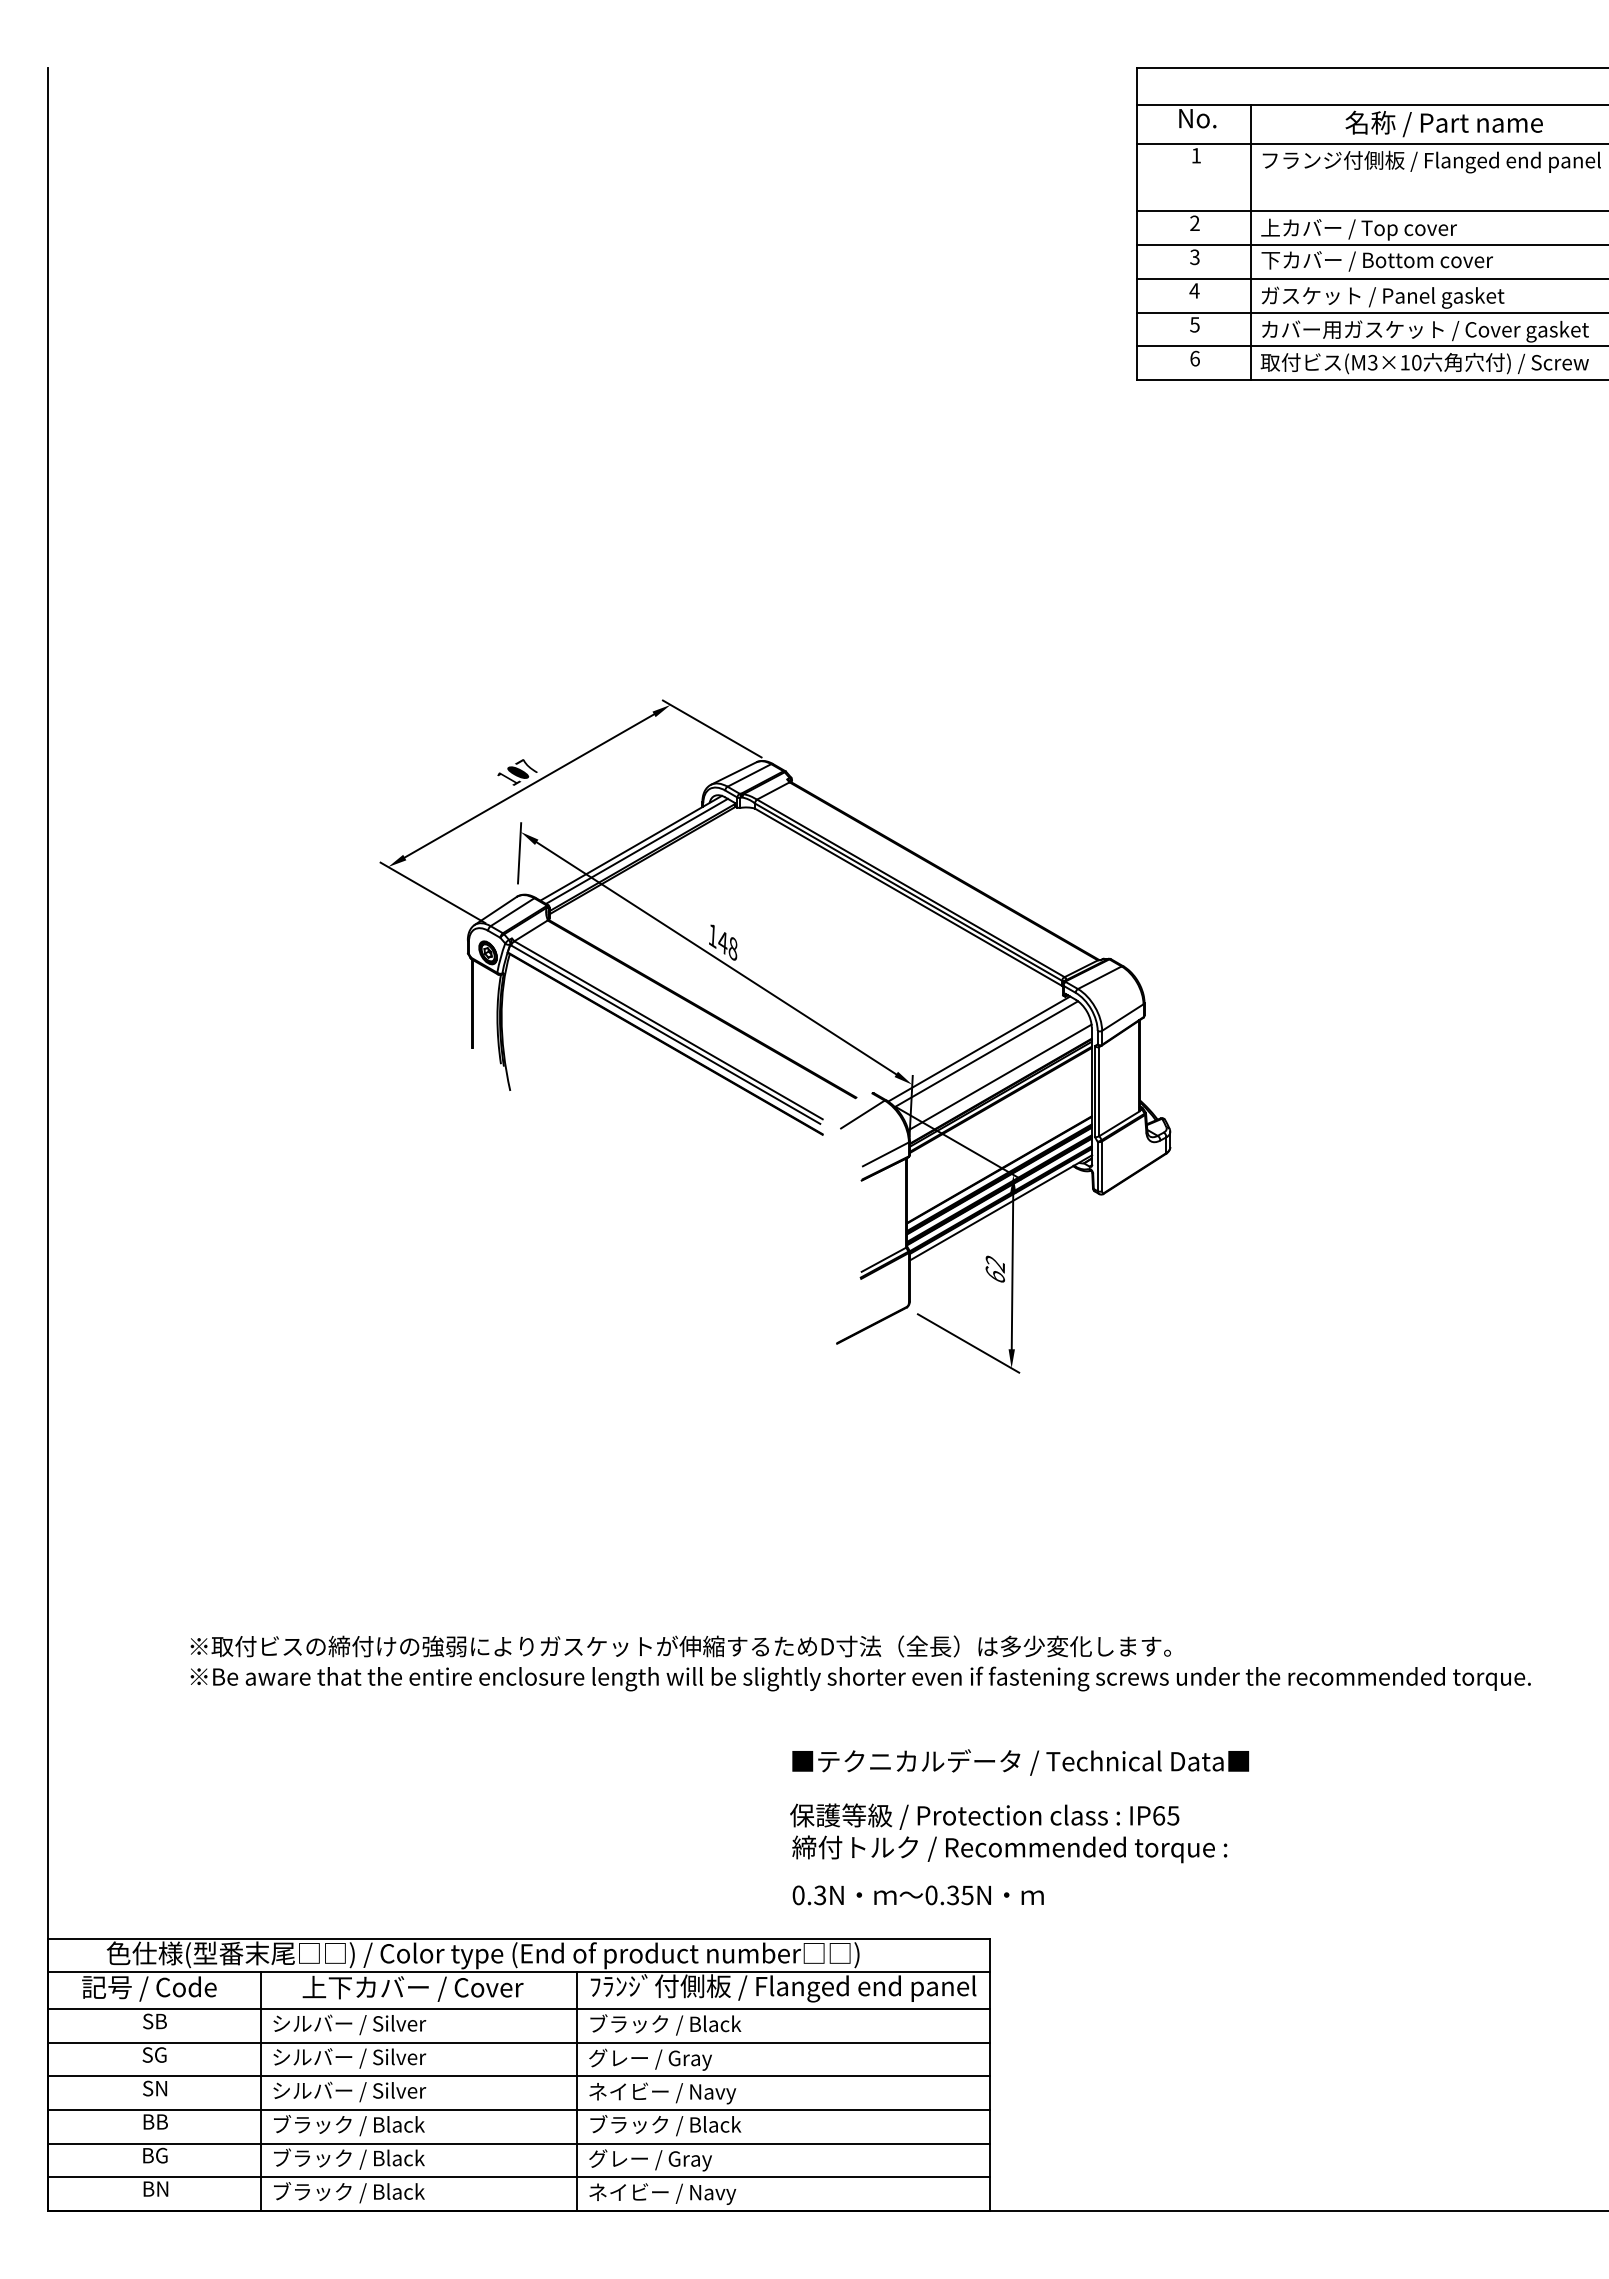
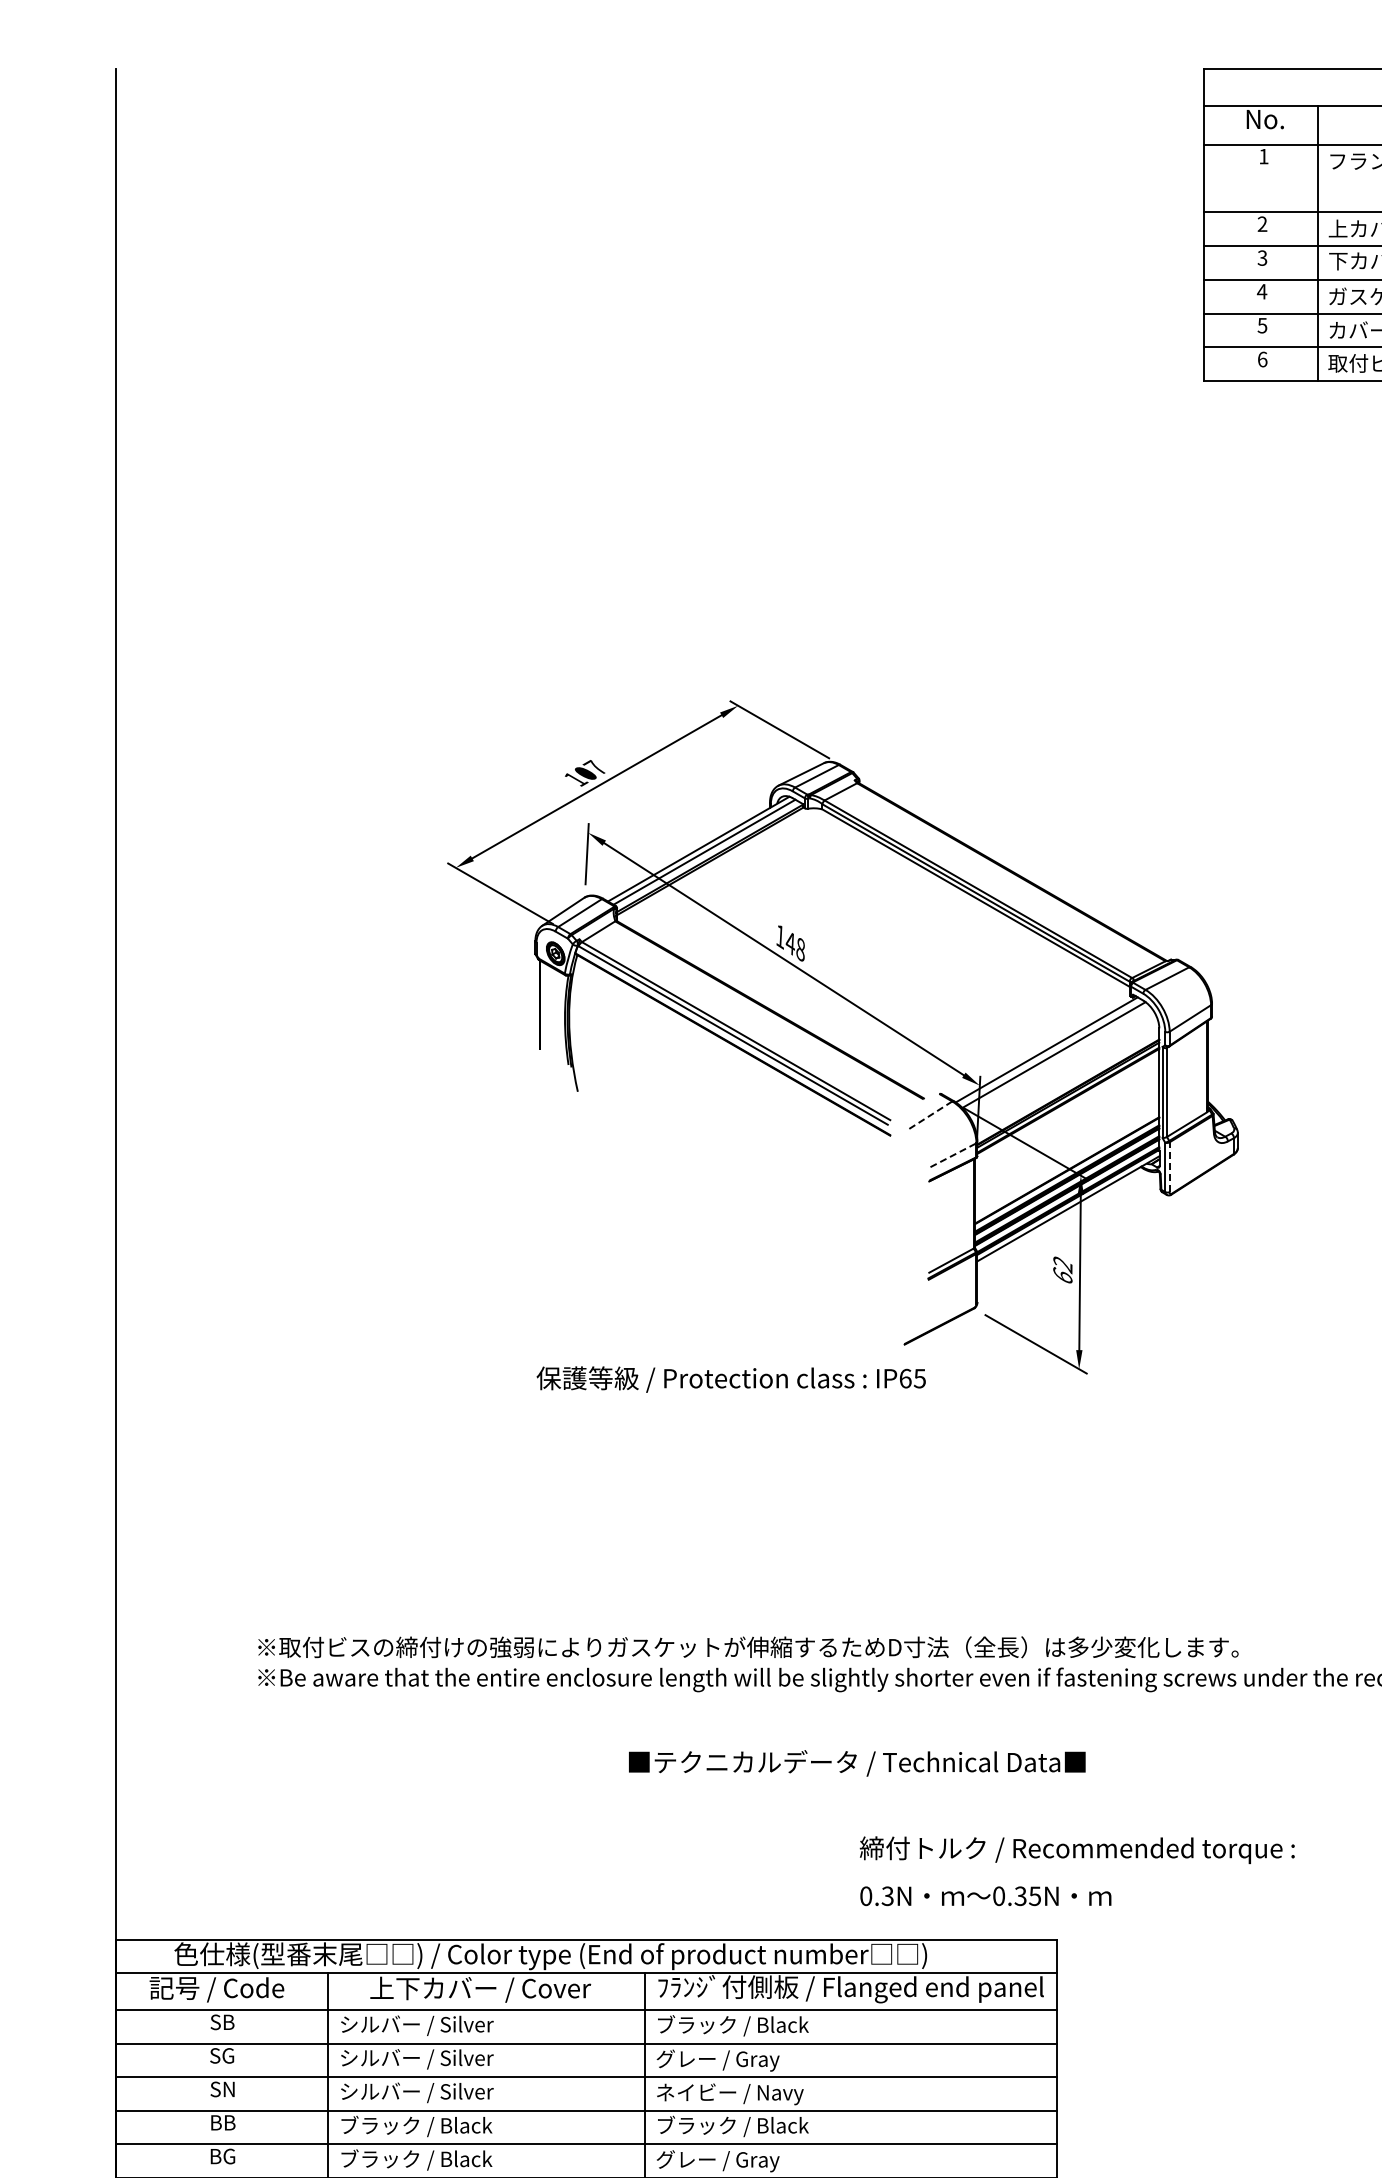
line: (999, 1077) -> (1067, 1078), removed
line: (862, 1114) -> (930, 1115), solid -> dashed
line: (885, 1154) -> (953, 1155), solid -> dashed
line: (1102, 1166) -> (1170, 1167), solid -> dashed
text: (1020, 1762) -> (857, 1763), moved
text: (984, 1816) -> (731, 1379), moved

